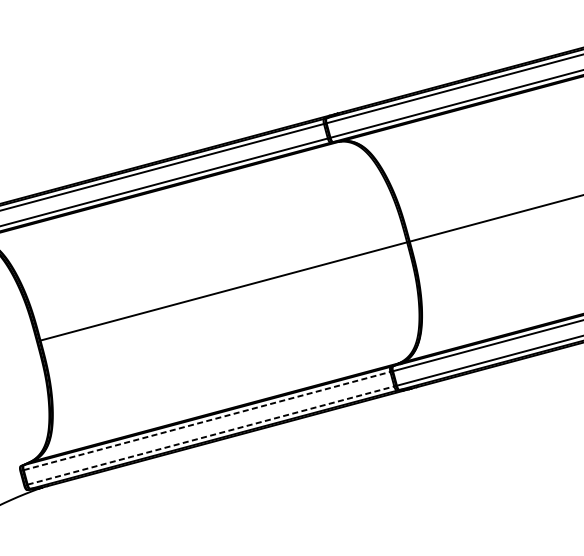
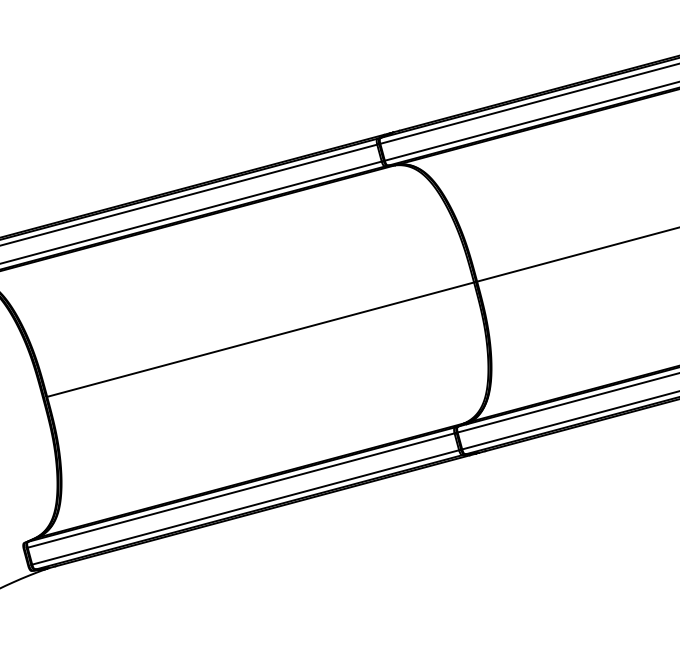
line: (207, 420) -> (241, 490), dashed -> solid
line: (210, 435) -> (245, 507), dashed -> solid

